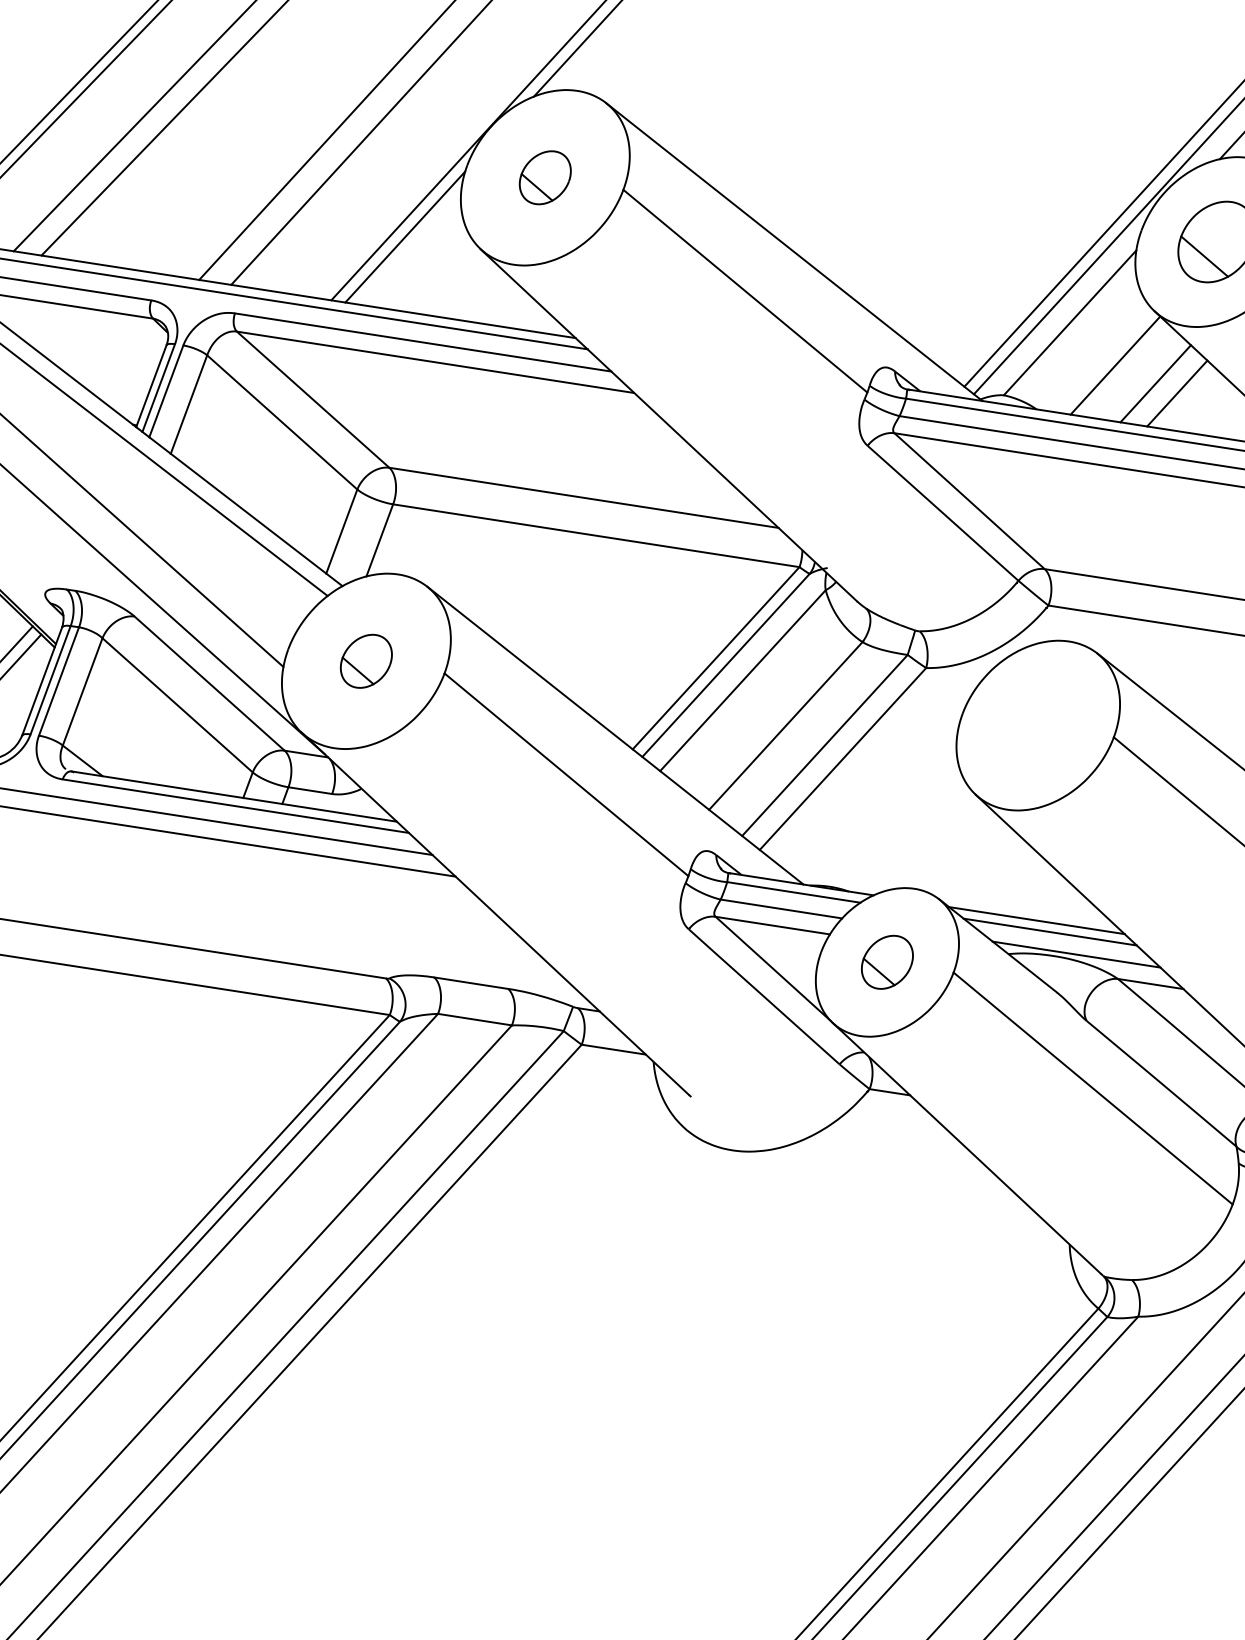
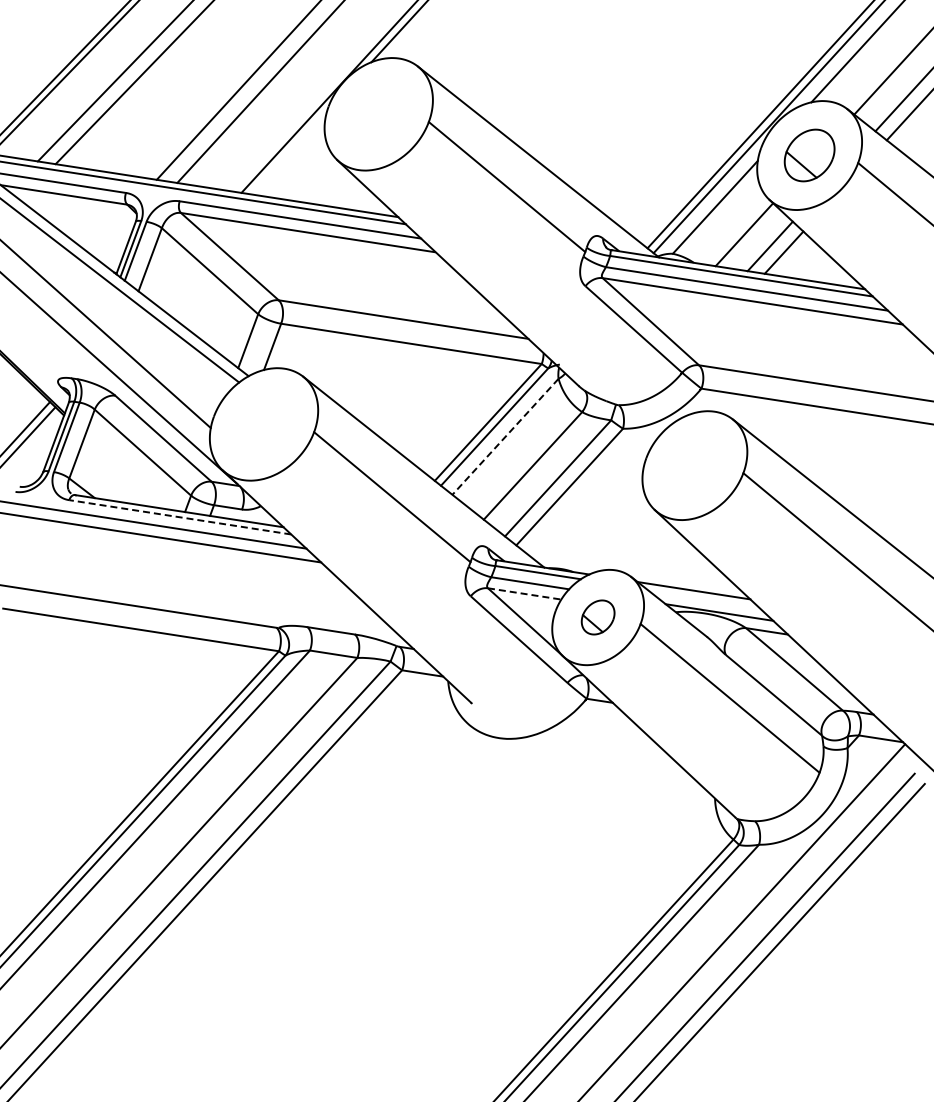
part: (544, 178) -> (378, 114), removed
line: (404, 237) -> (288, 152), removed
part: (365, 661) -> (263, 424), removed
line: (742, 680) -> (505, 436), solid -> dashed
line: (234, 806) -> (179, 517), solid -> dashed
line: (774, 926) -> (525, 594), solid -> dashed
line: (1050, 931) -> (702, 597), removed

